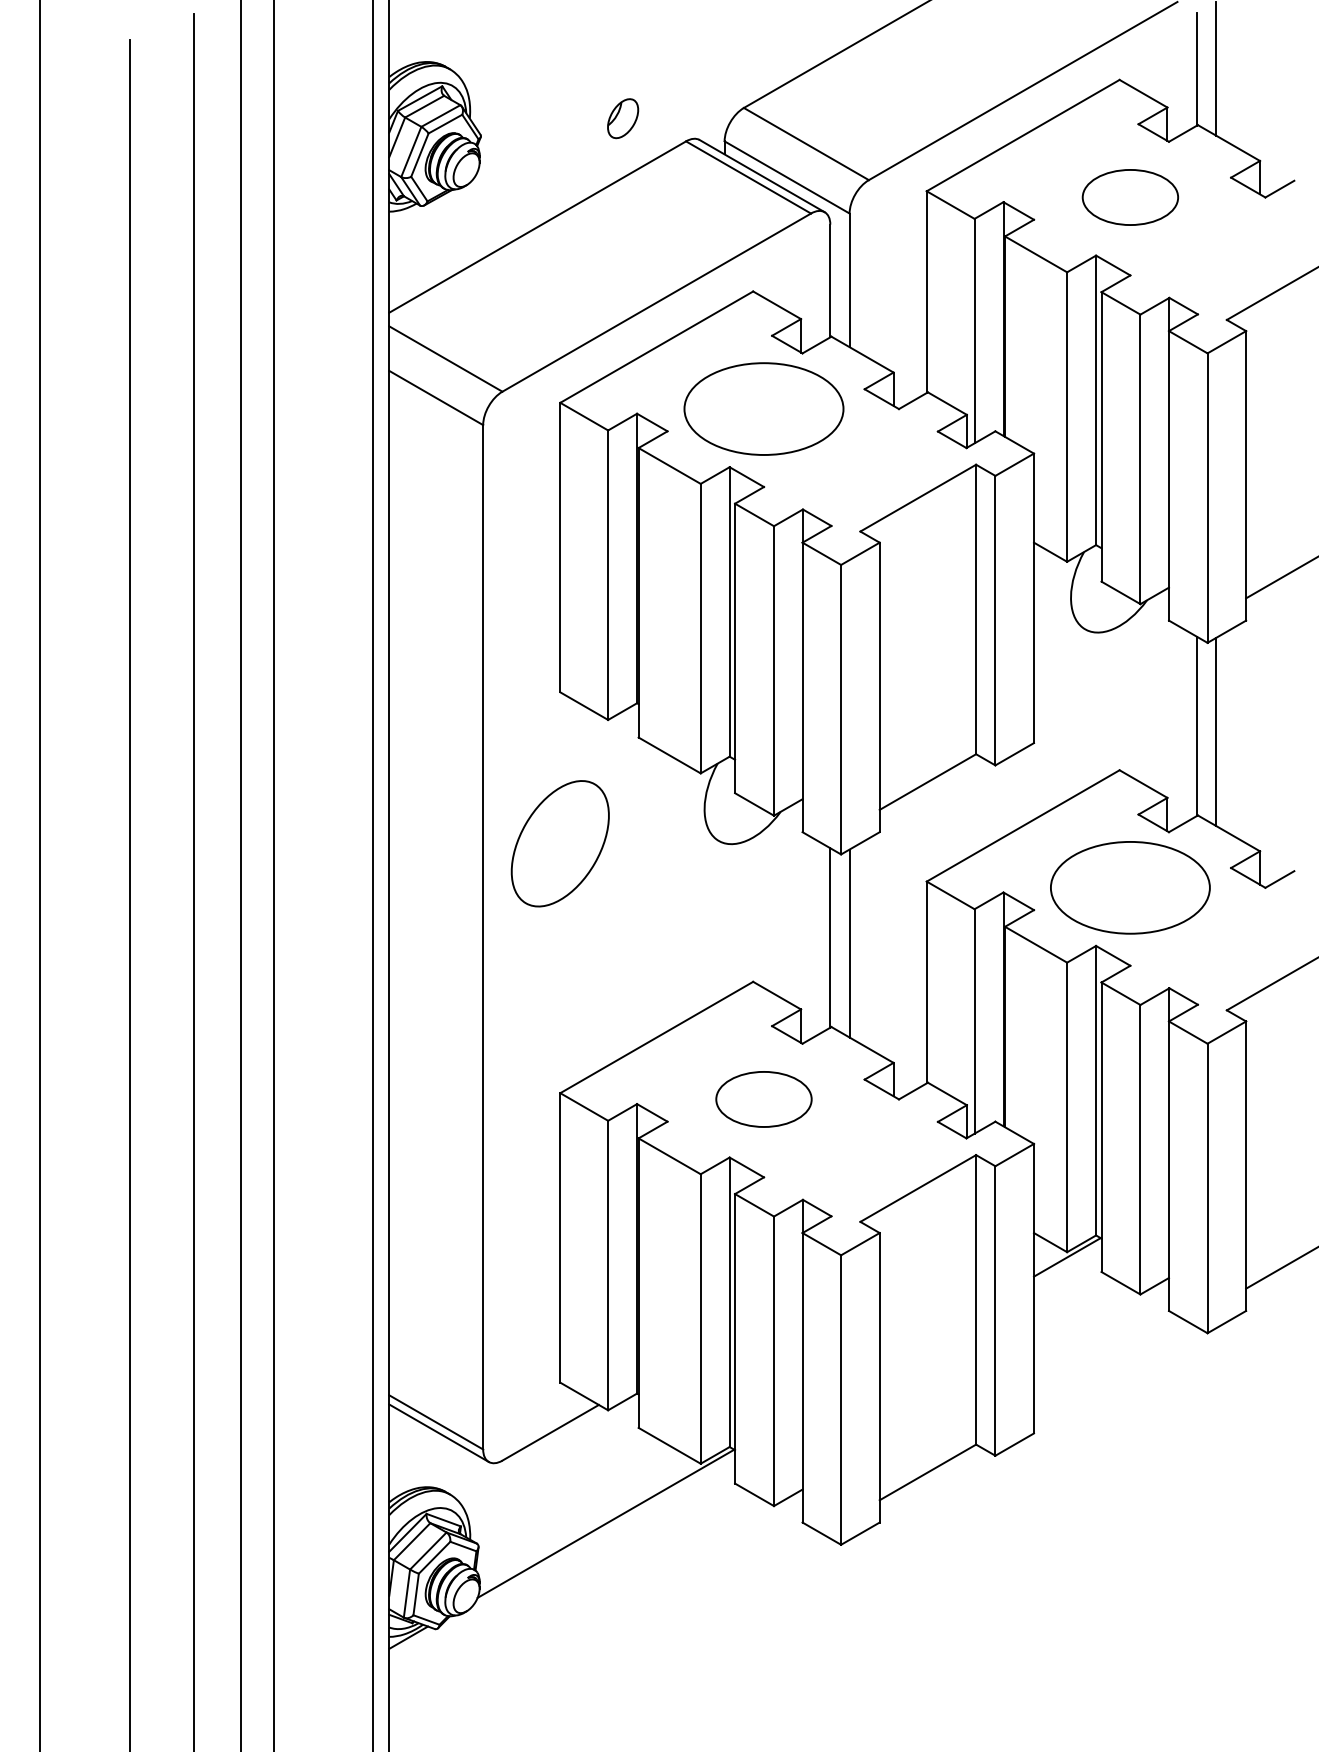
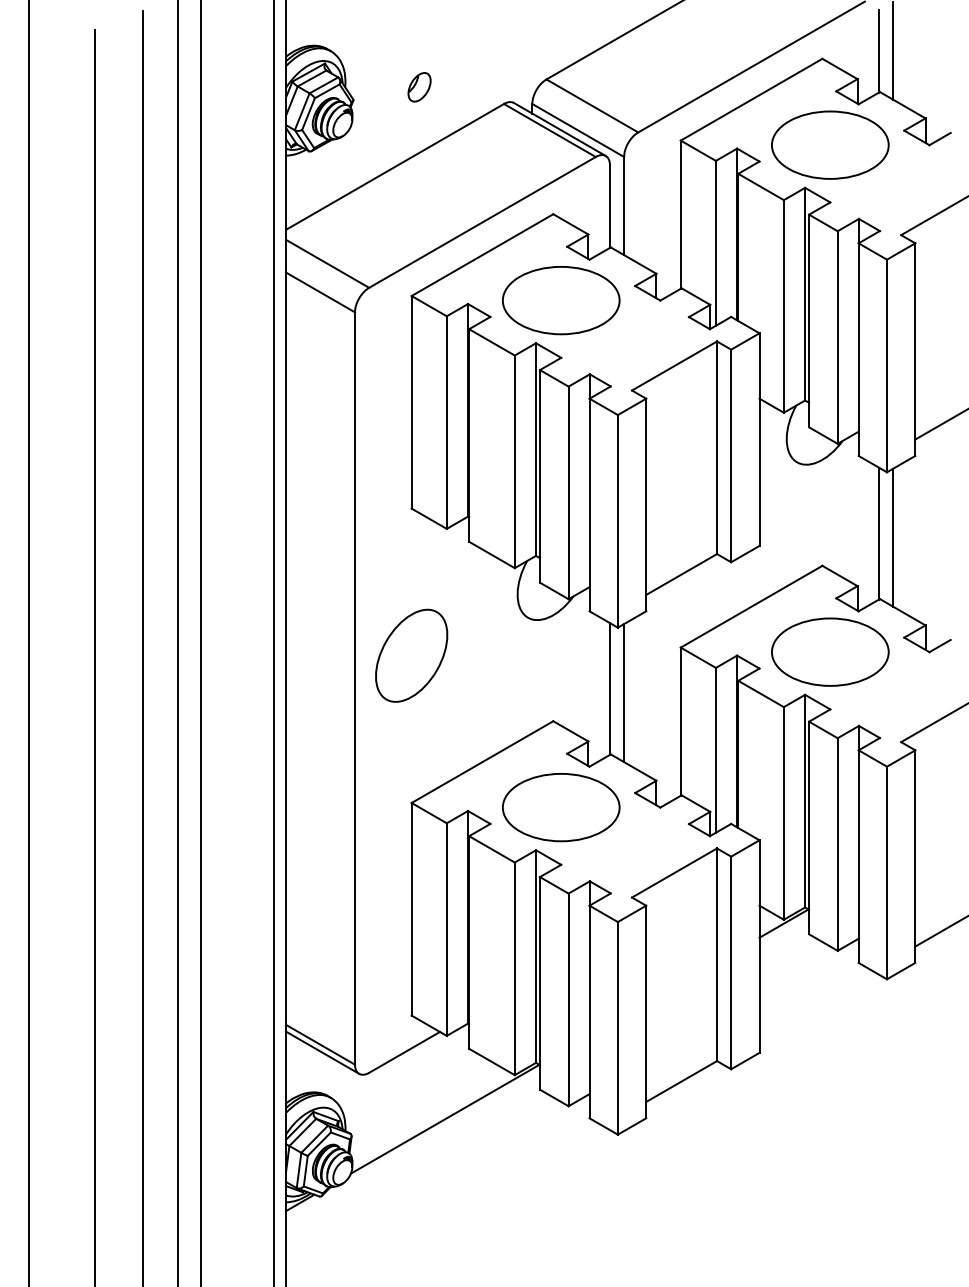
part: (623, 118) -> (419, 87), moved
part: (1130, 197) -> (830, 145), size x1.67
part: (559, 843) -> (411, 655), moved
part: (763, 1099) -> (560, 807), size x1.67

